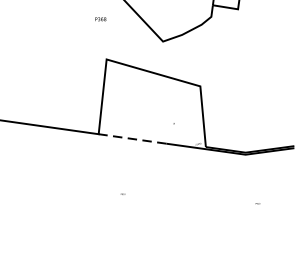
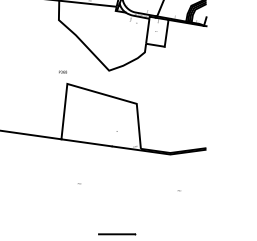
text: (100, 18) -> (62, 71), moved
line: (132, 138) -> (86, 142), dashed -> solid

